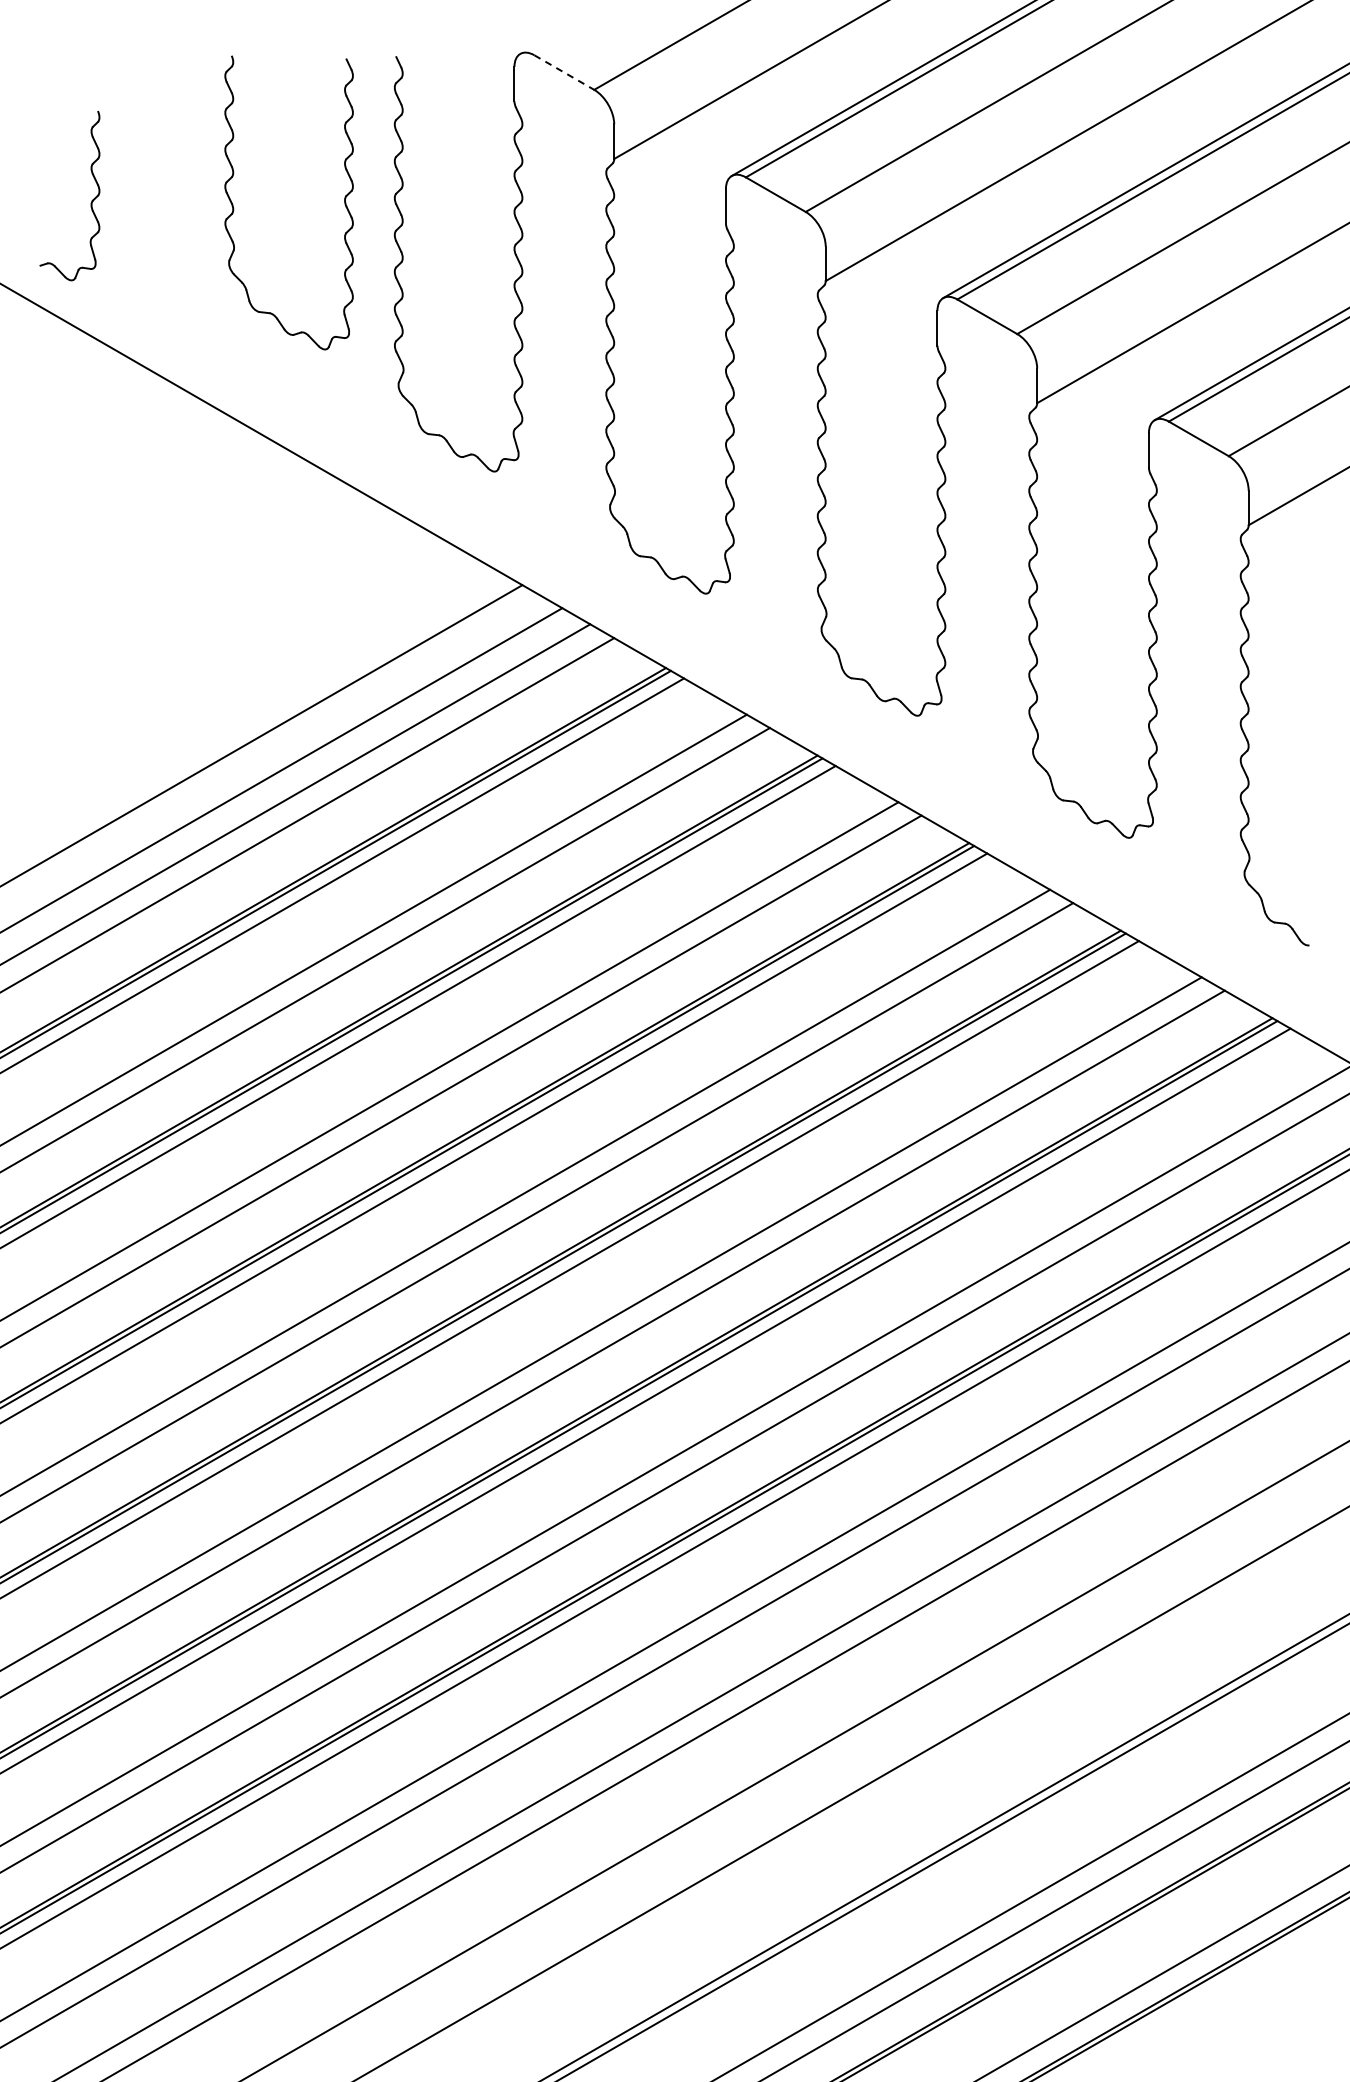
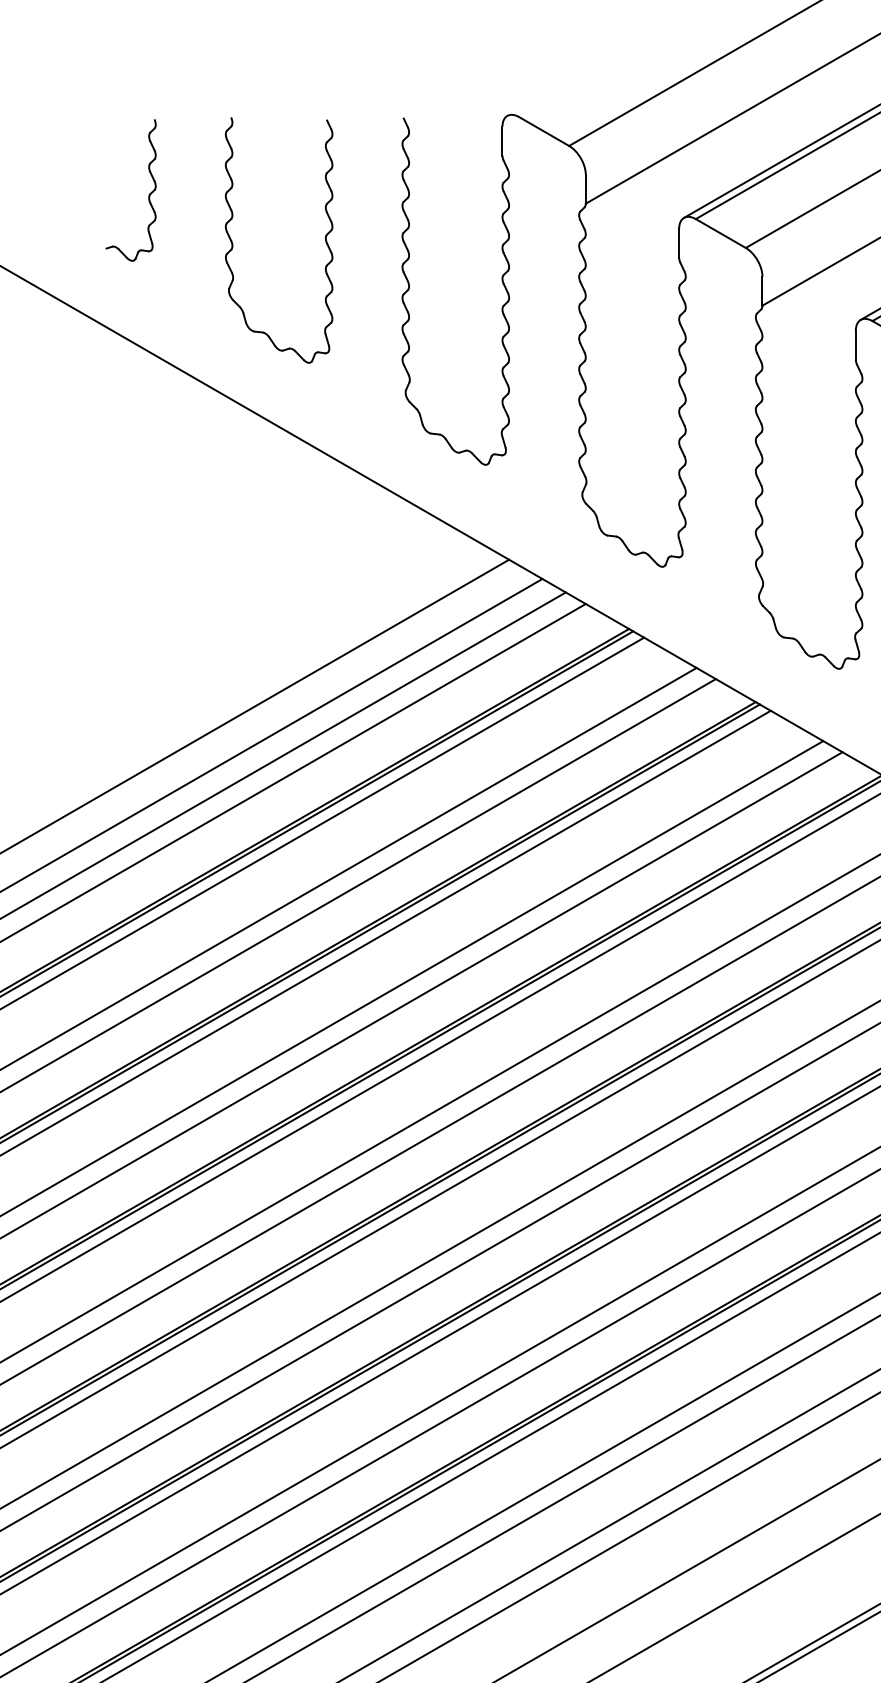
line: (564, 72) -> (544, 131), dashed -> solid
part: (90, 203) -> (148, 196), moved
part: (234, 208) -> (233, 245), moved

